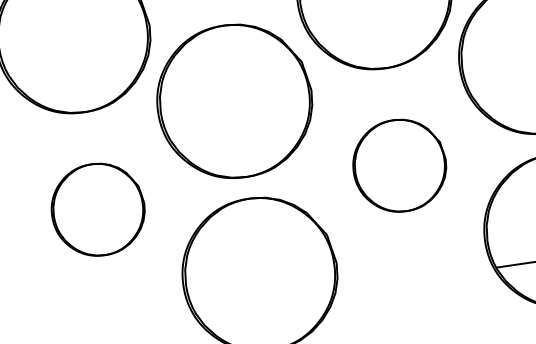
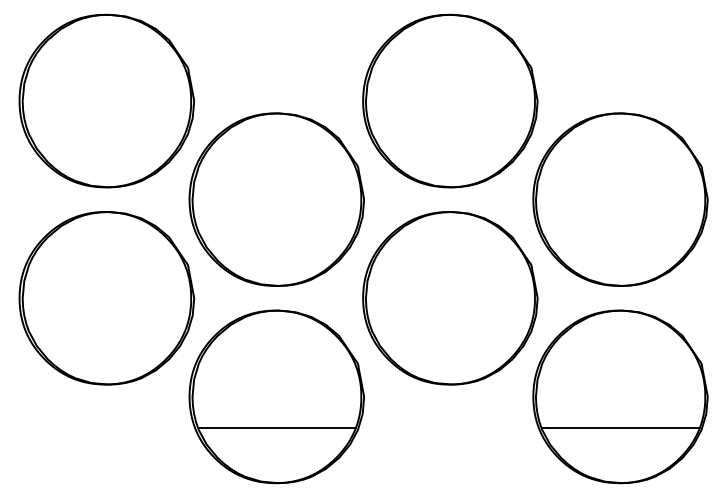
part: (399, 165) -> (450, 298), size x1.67
part: (97, 209) -> (106, 298), size x1.67
line: (263, 301) -> (276, 427), added

